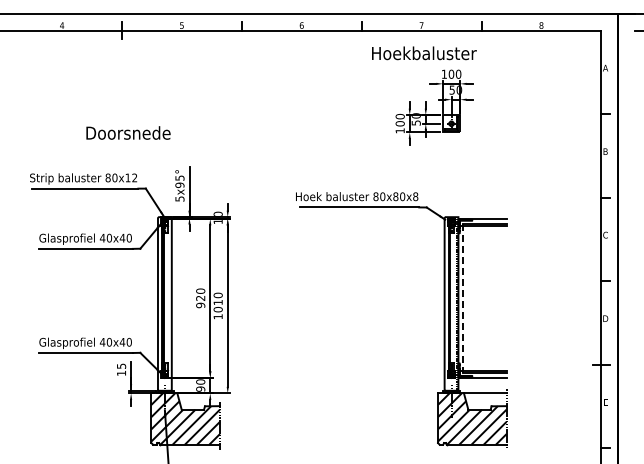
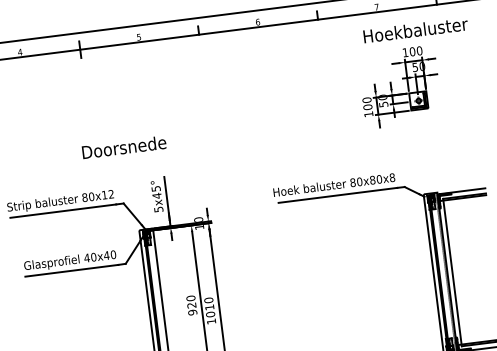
text: (424, 53) -> (415, 30), moved
text: (128, 132) -> (124, 146), moved
text: (179, 185) -> (156, 196), 5x95° -> 5x45°
line: (463, 298) -> (452, 272), dashed -> solid

